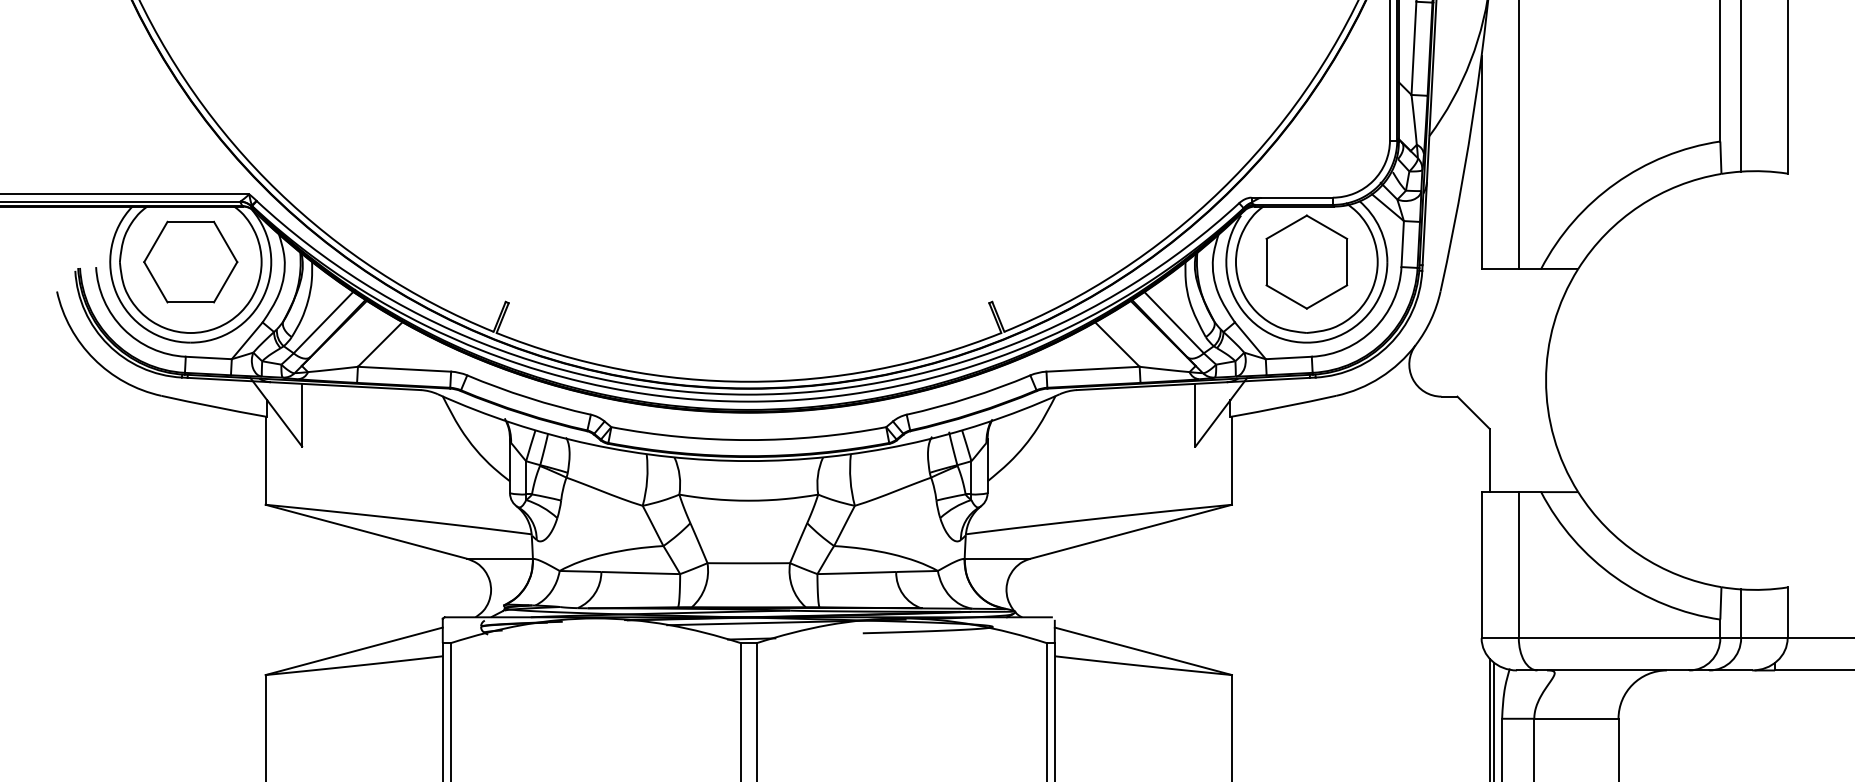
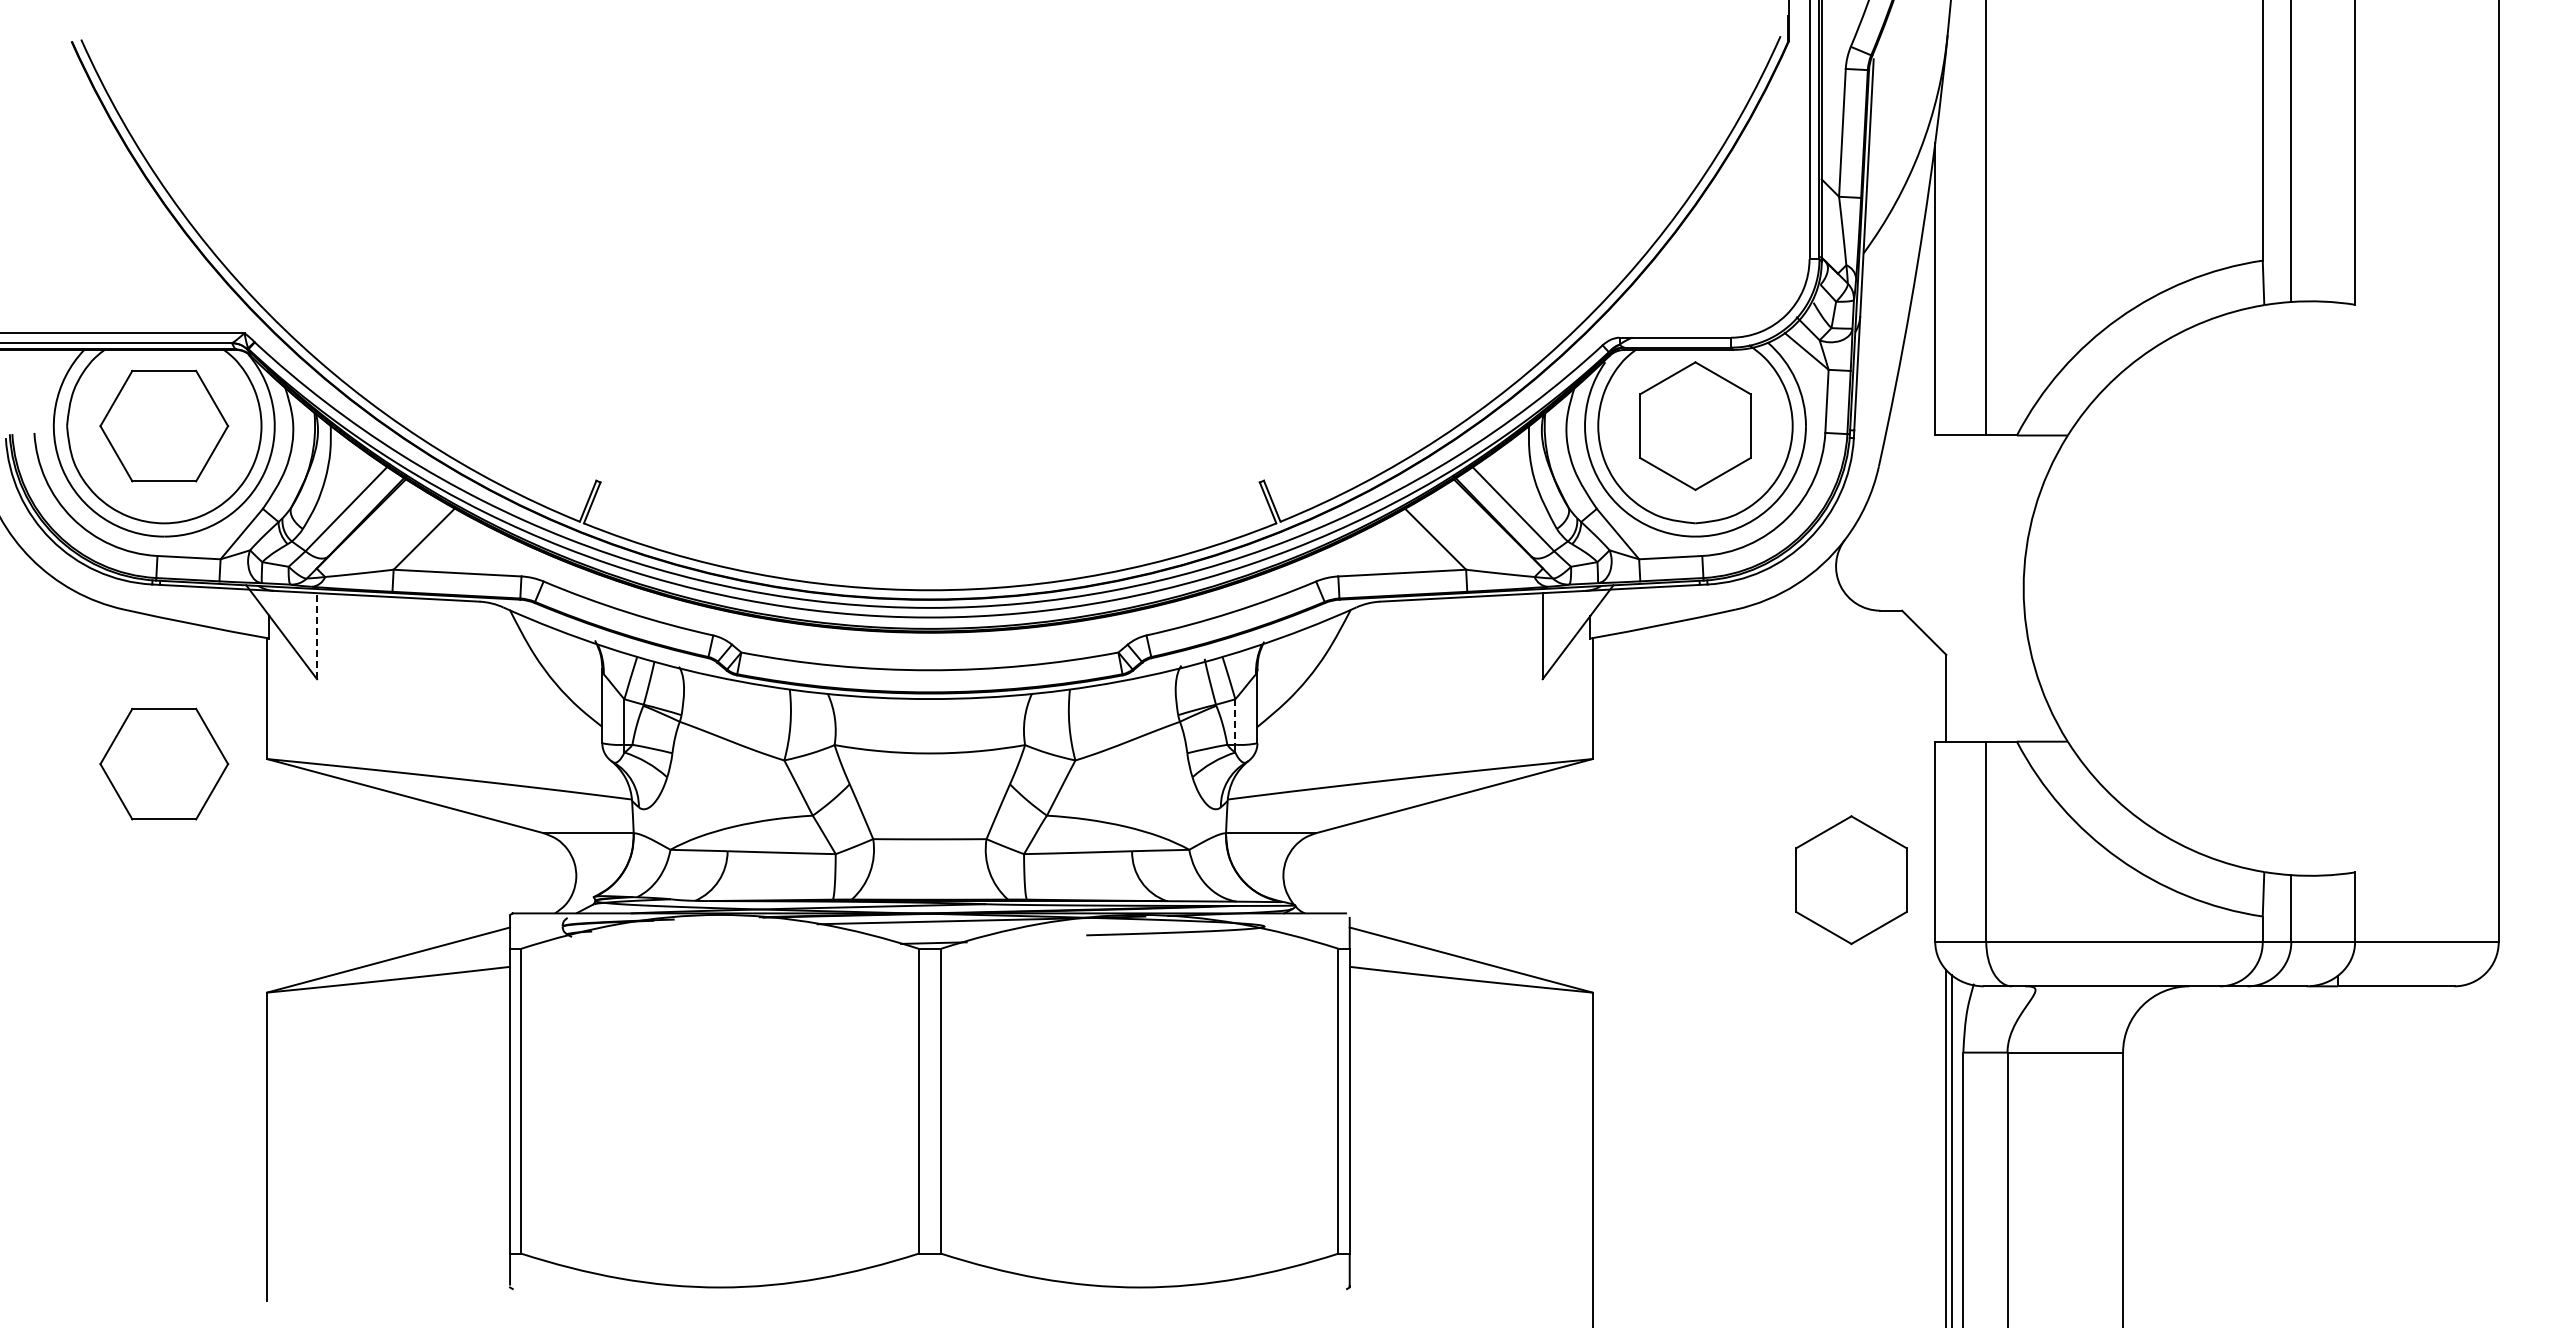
line: (302, 414) -> (317, 635), solid -> dashed
line: (971, 478) -> (1235, 722), solid -> dashed
part: (190, 508) -> (164, 763), added
part: (1420, 593) -> (1851, 880), added

